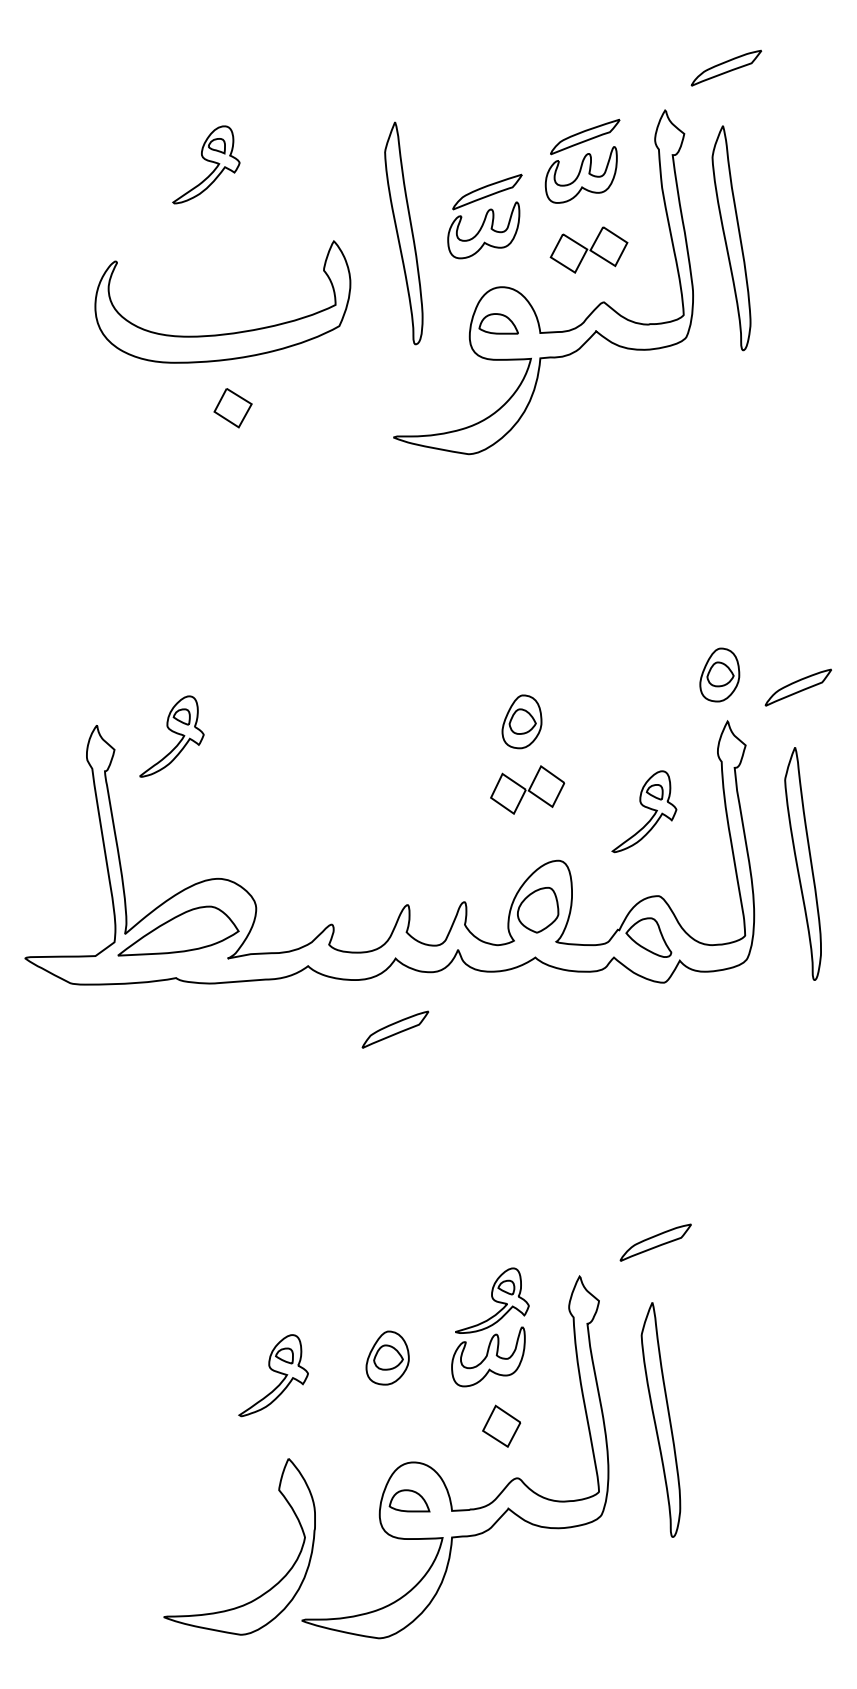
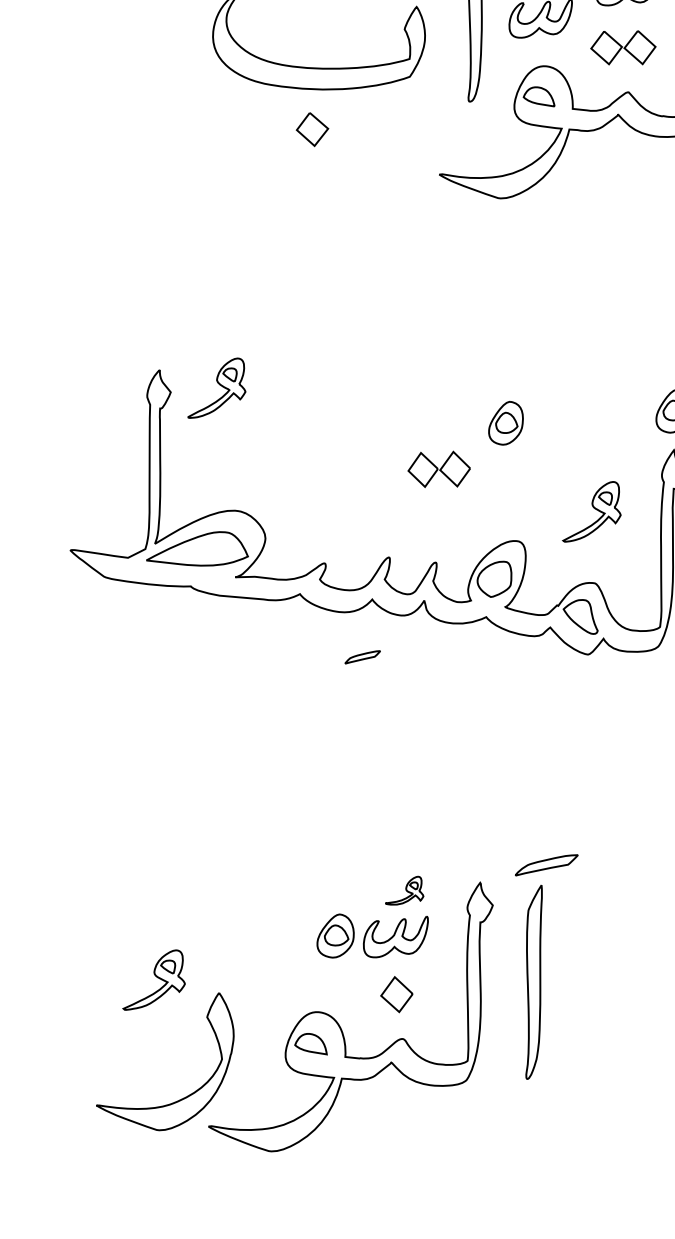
part: (527, 789) -> (439, 468), moved
part: (395, 1029) -> (362, 657), size x0.6
part: (492, 1300) -> (406, 890), size x0.6
part: (387, 1357) -> (336, 935), moved
part: (273, 1375) -> (156, 980), moved
part: (660, 1419) -> (532, 981), moved

